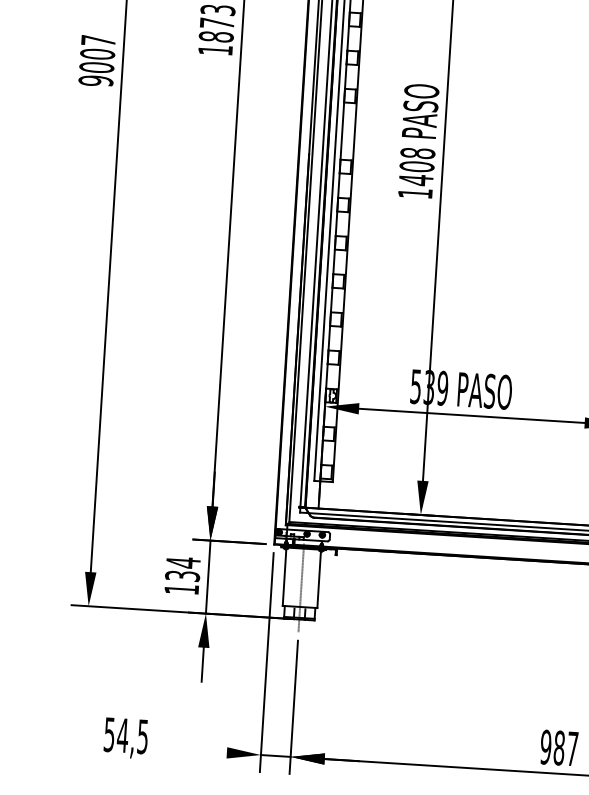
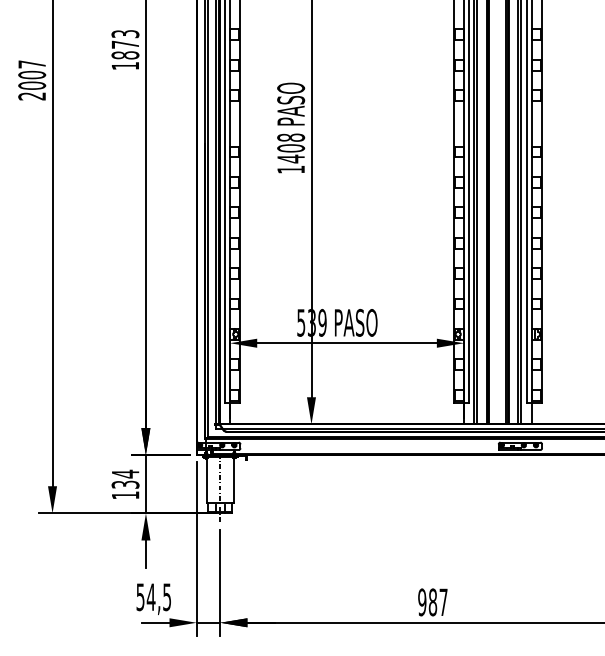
text: (96, 81) -> (32, 96), 9007 -> 2007
text: (125, 737) -> (153, 598), moved
line: (209, 751) -> (155, 622), added

